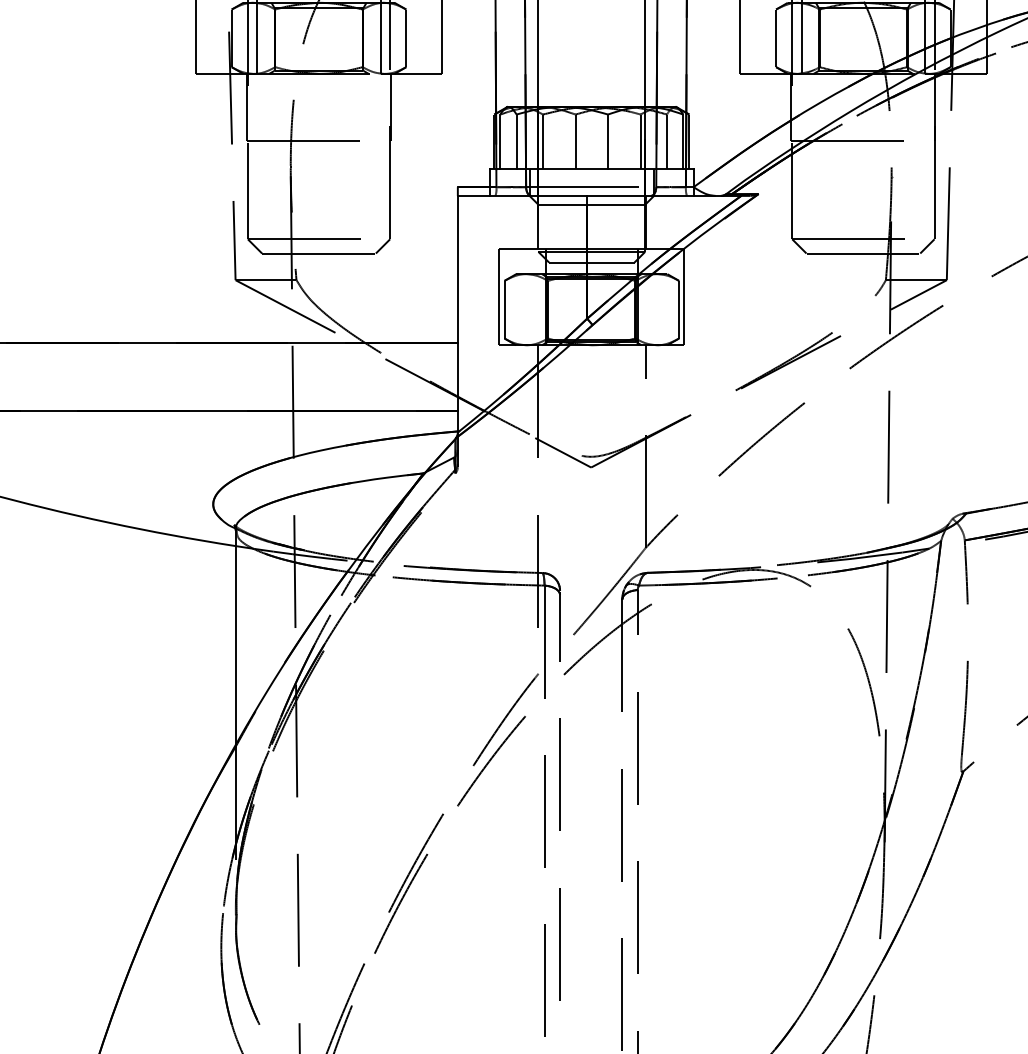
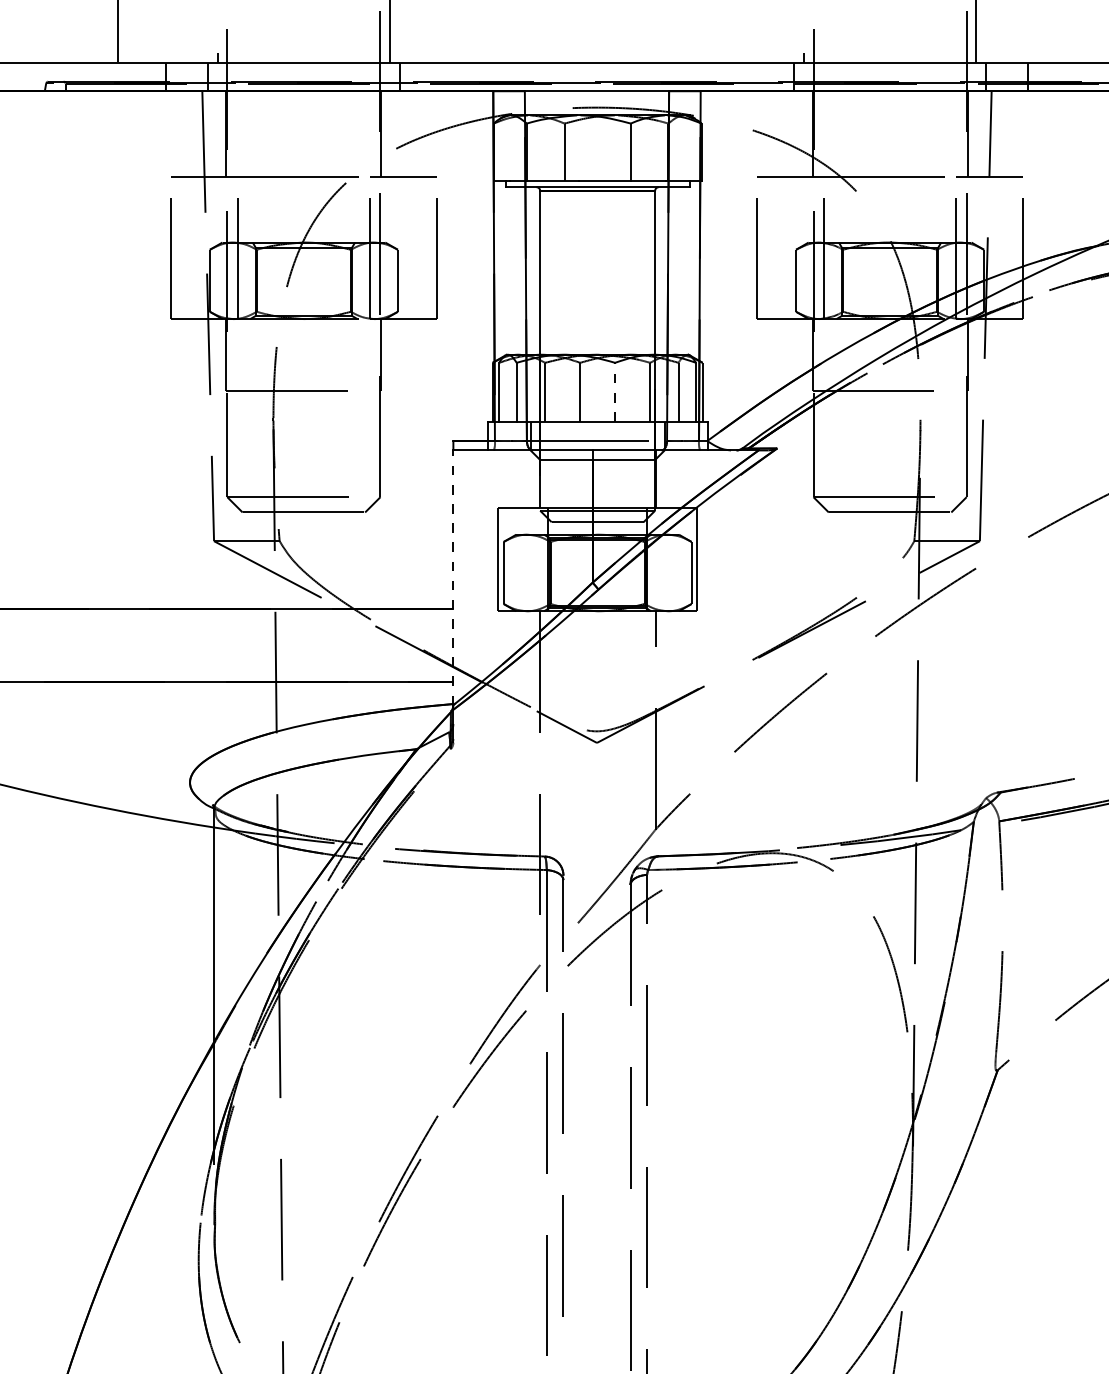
line: (608, 141) -> (615, 391), solid -> dashed
line: (457, 313) -> (453, 577), solid -> dashed

